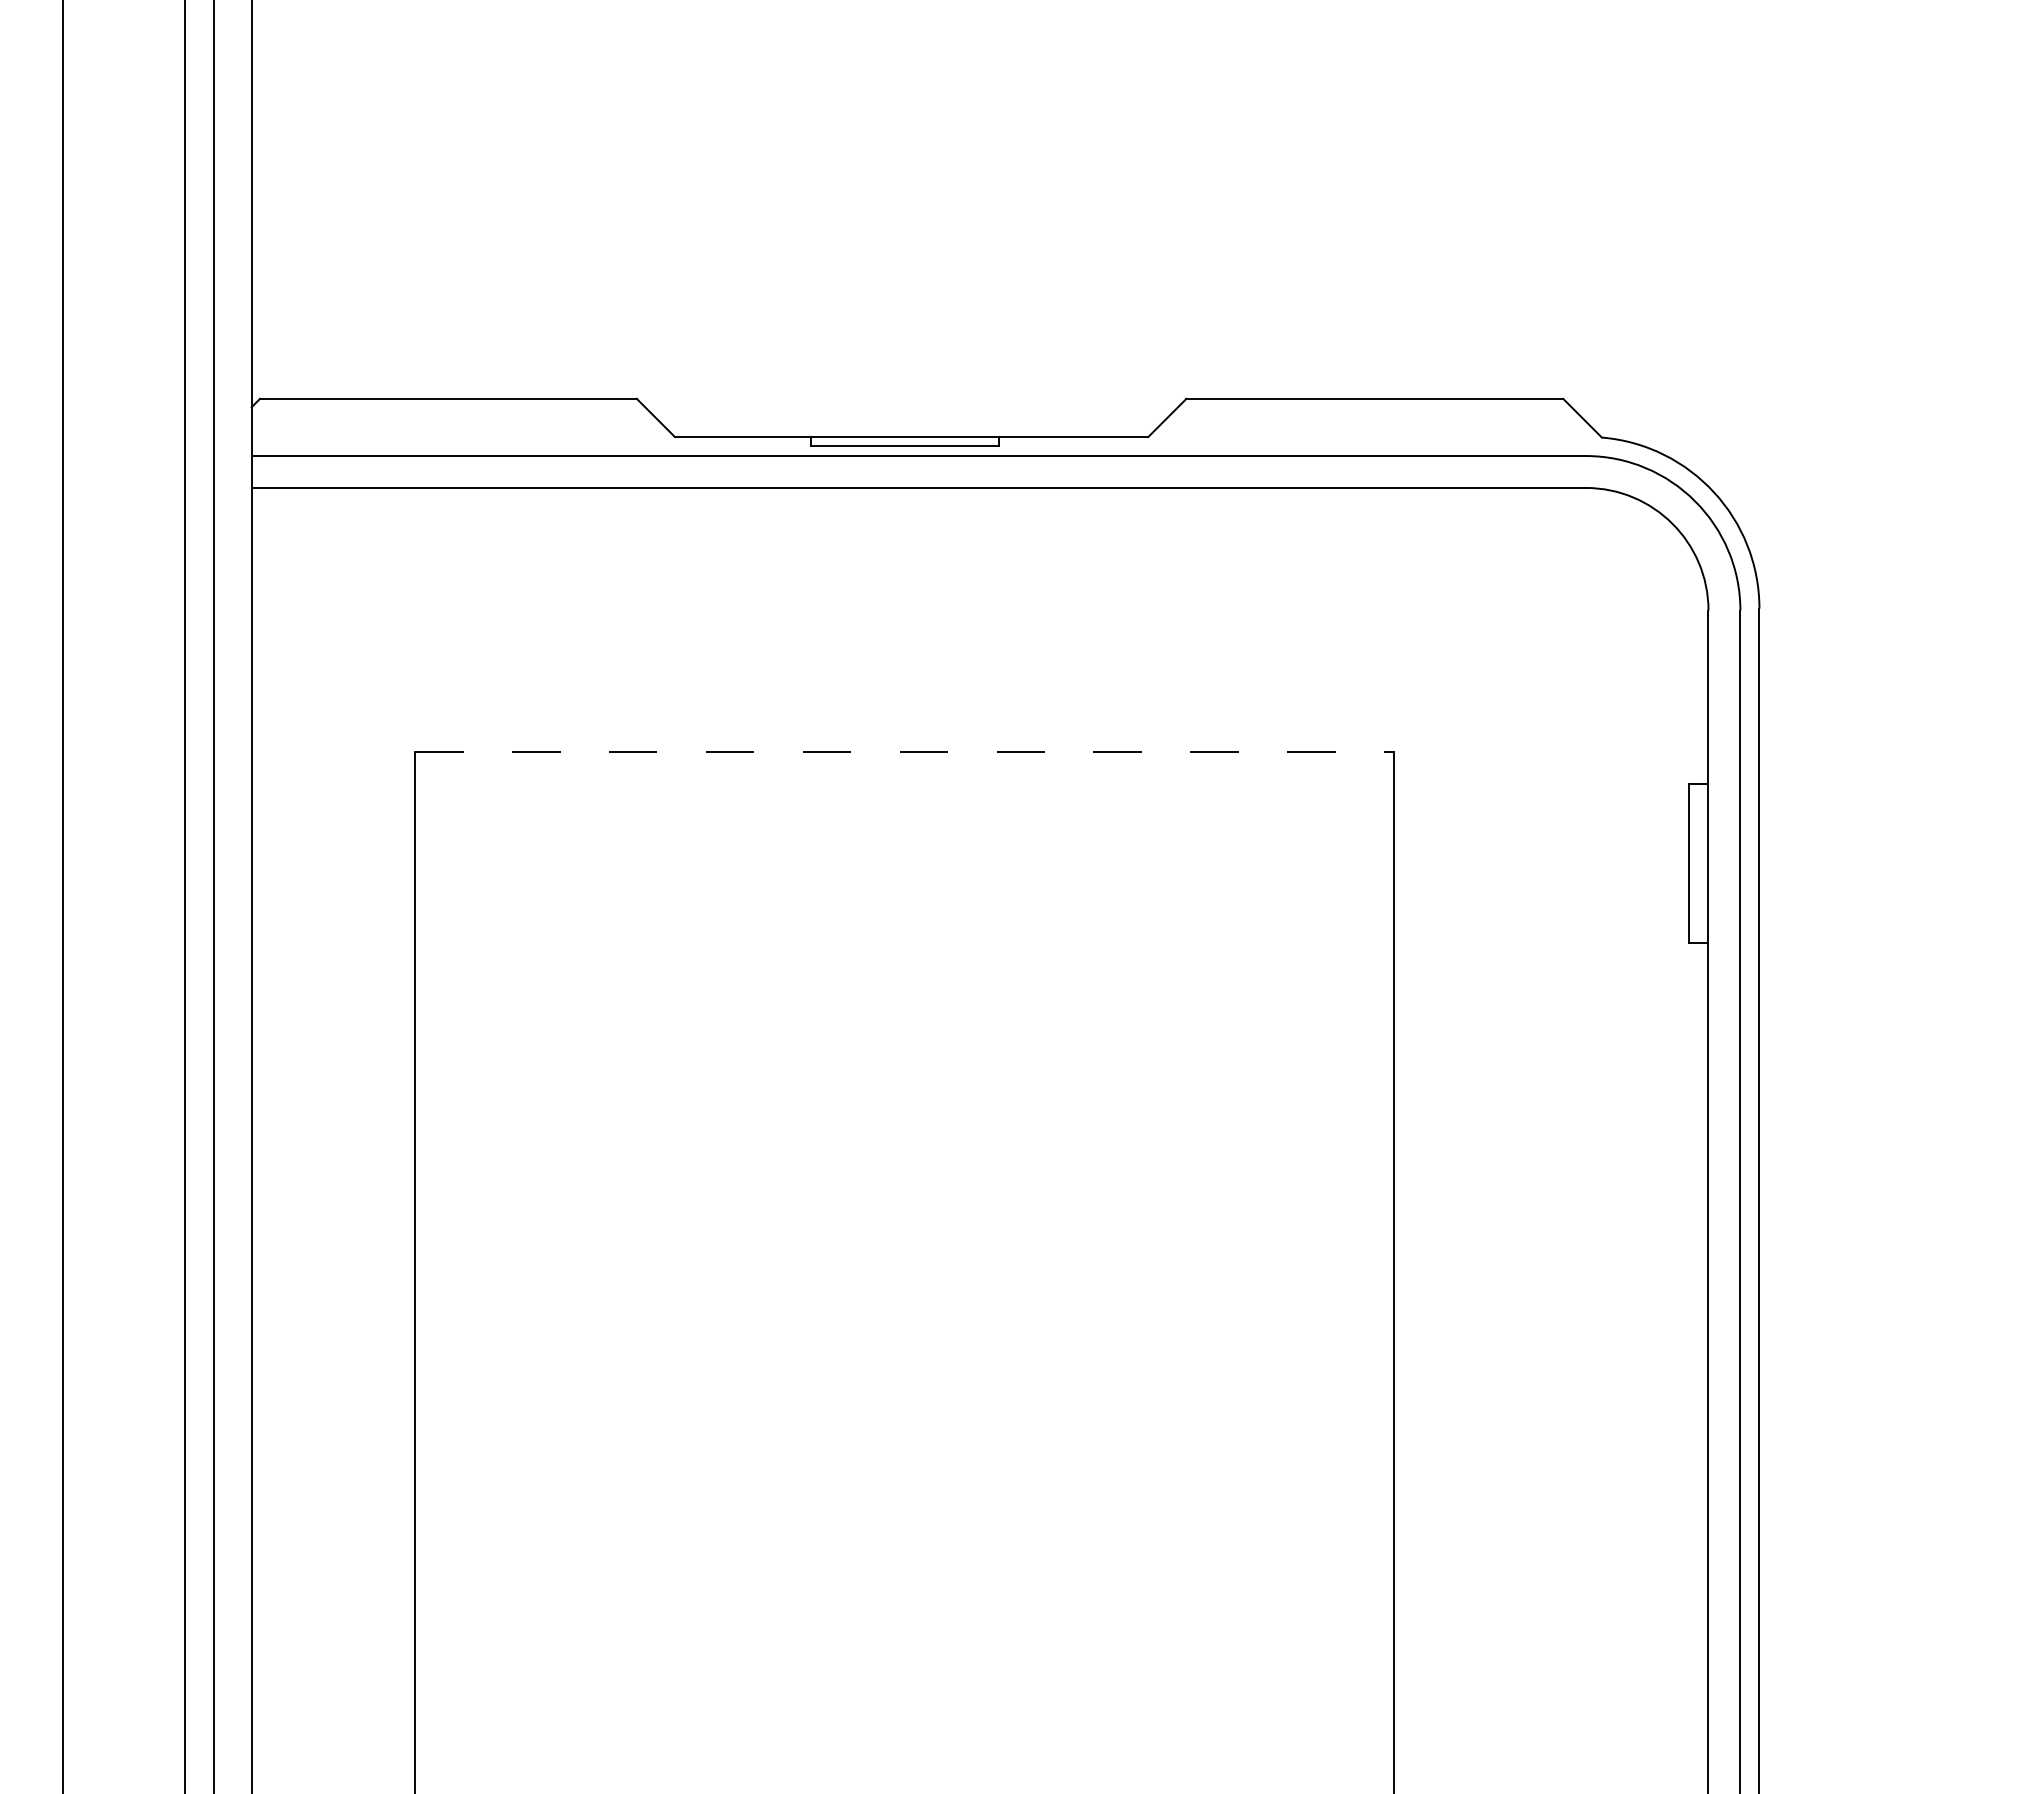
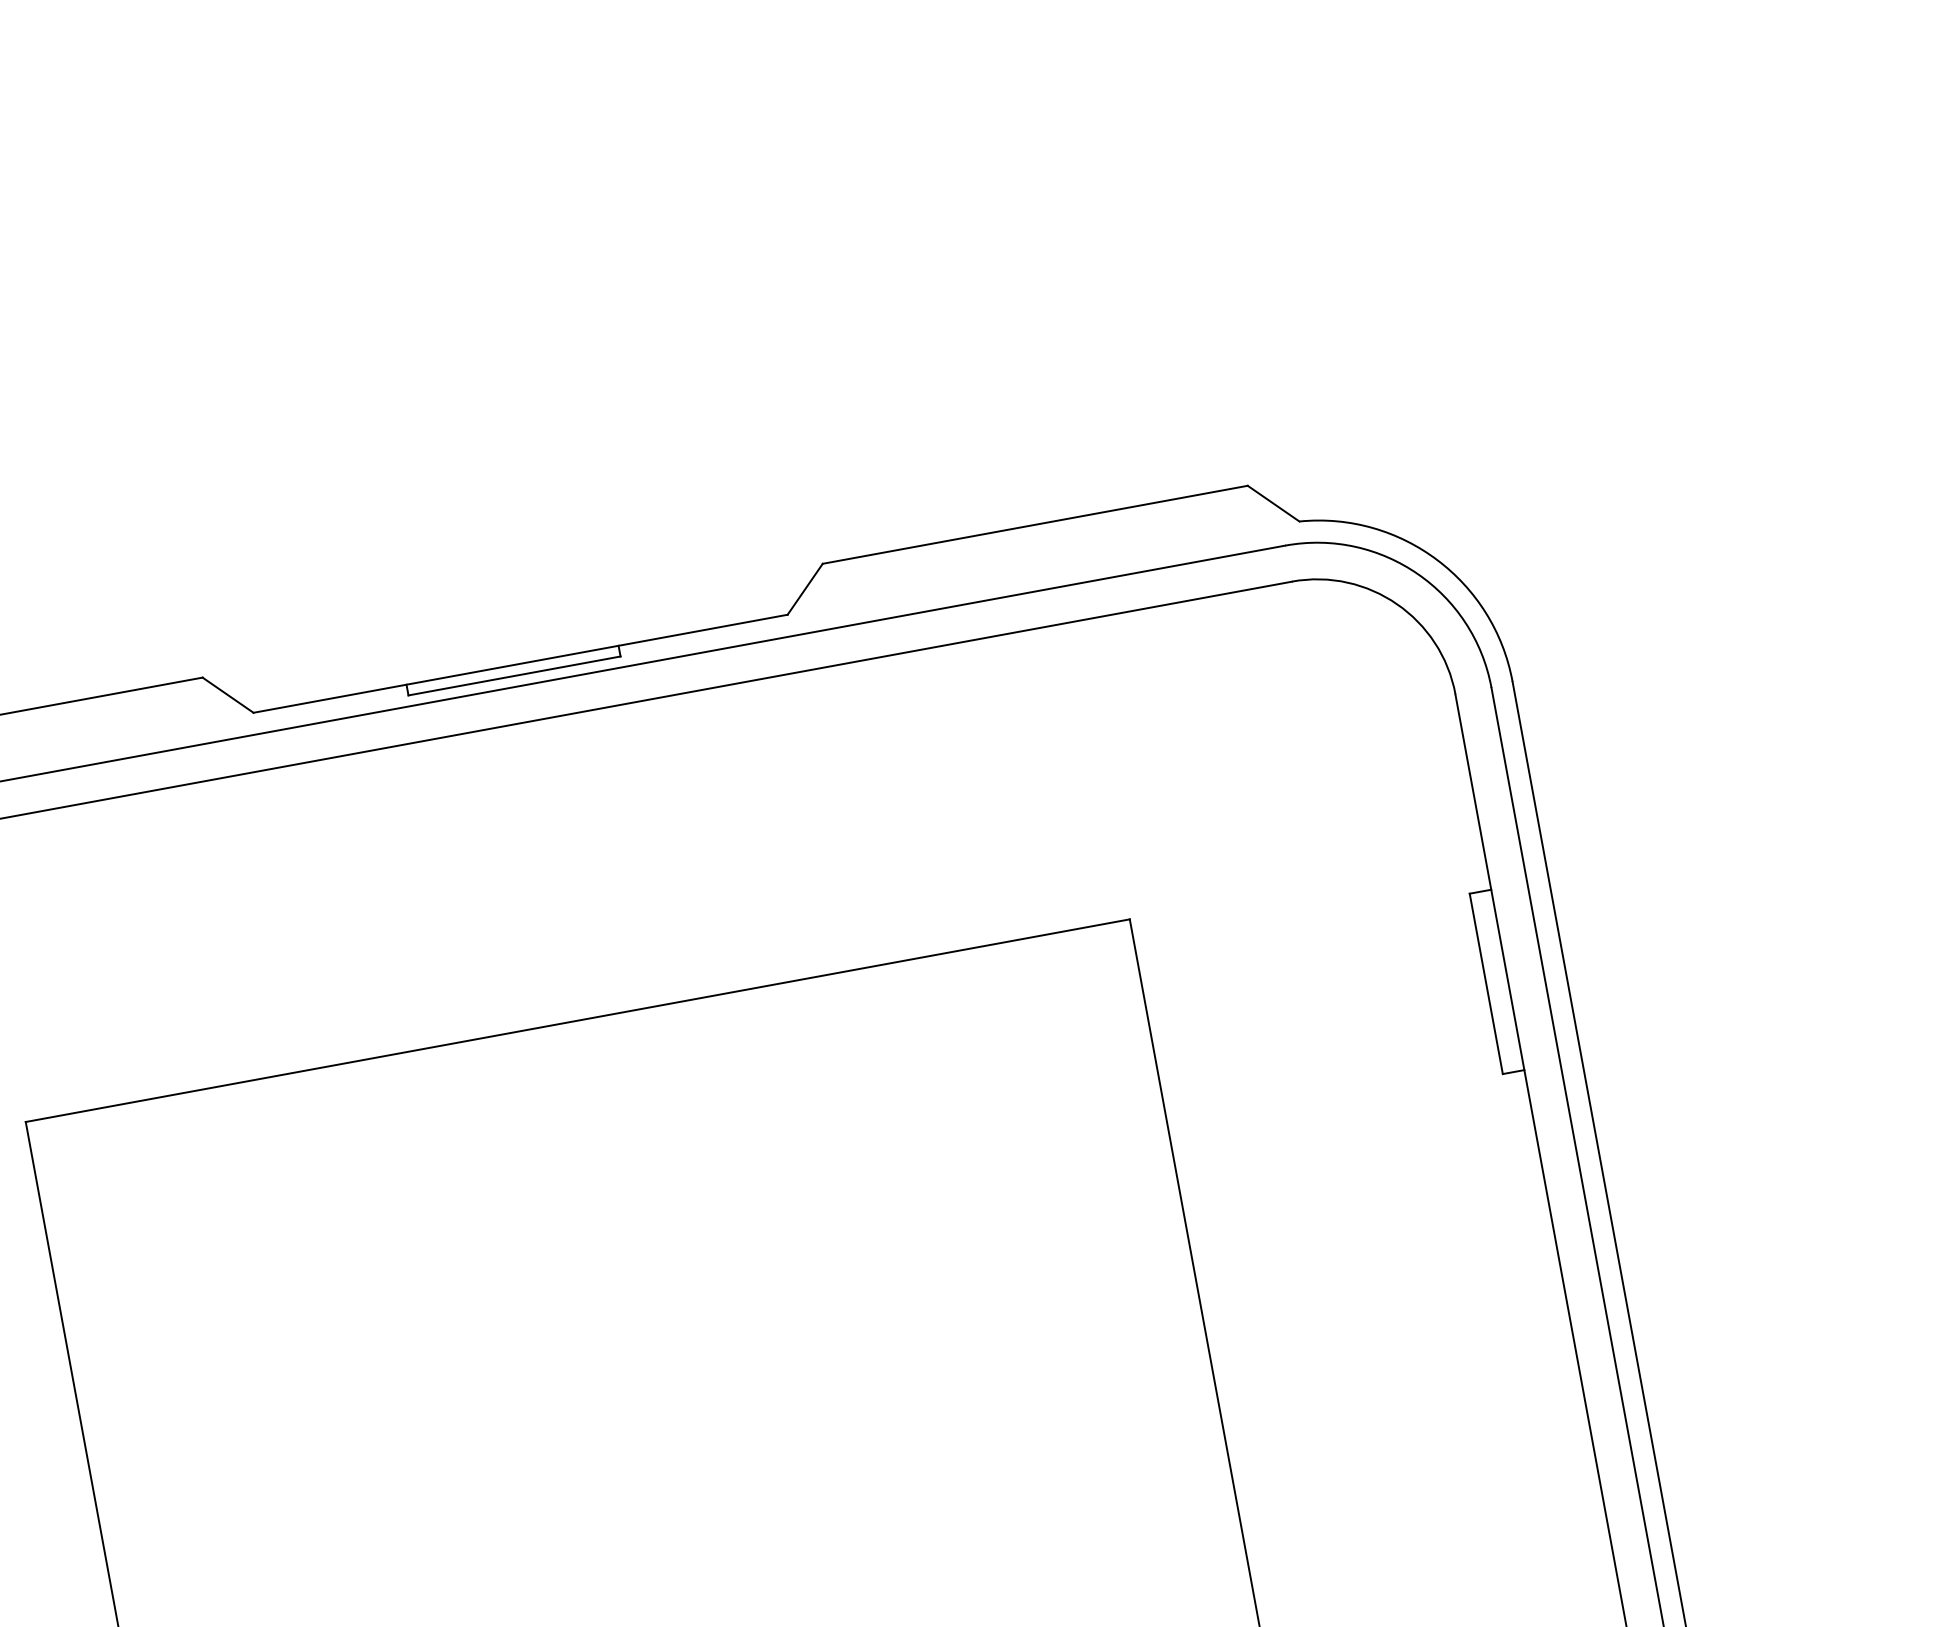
line: (905, 752) -> (579, 1020), dashed -> solid

